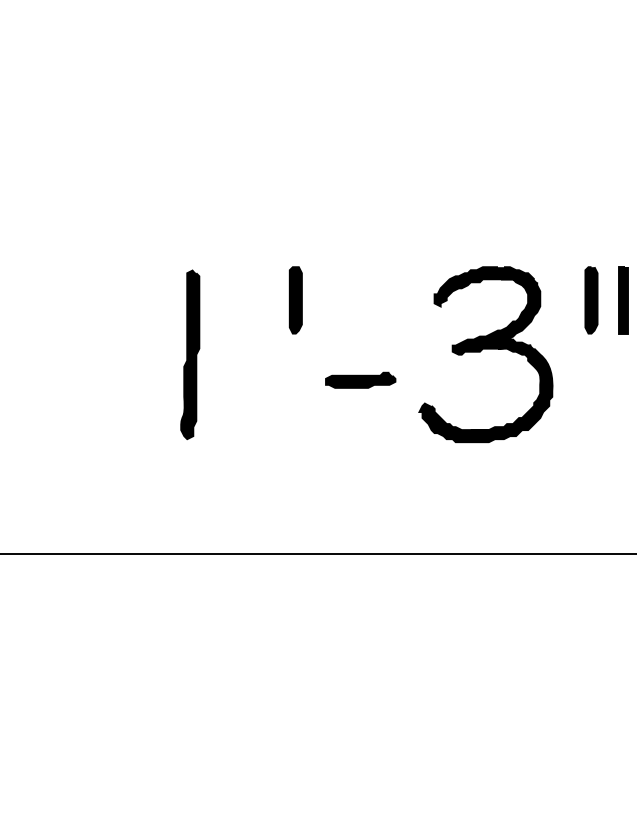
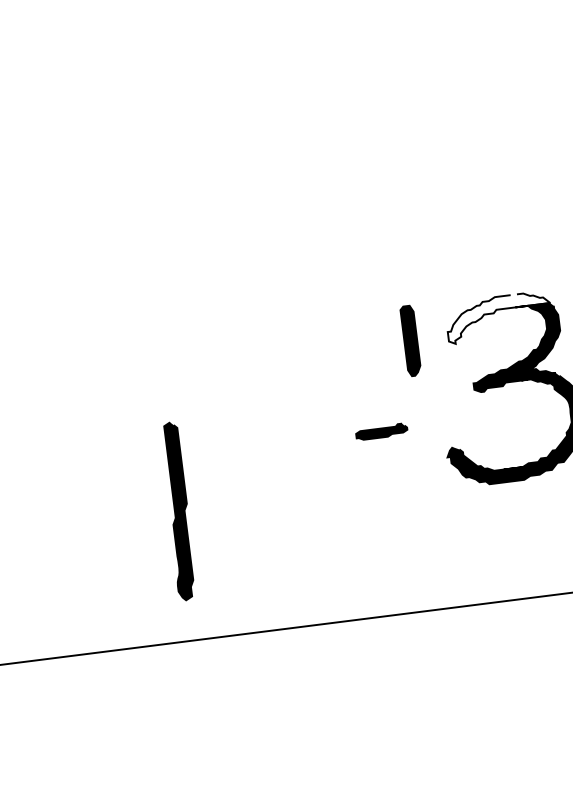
fill: (484, 286) -> (499, 317), removed
part: (295, 300) -> (410, 341), moved
part: (190, 354) -> (178, 511), moved
part: (360, 379) -> (381, 431), size x0.7

